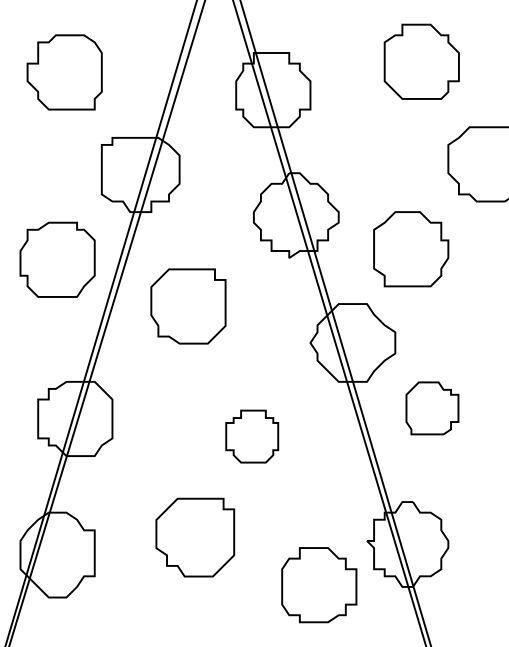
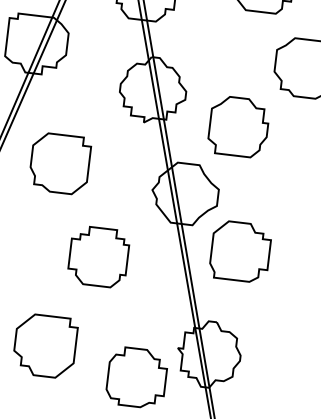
part: (188, 306) -> (60, 163), moved
part: (432, 408) -> (240, 251), size x1.43
part: (252, 436) -> (99, 256), size x1.43
part: (195, 537) -> (45, 346), moved

